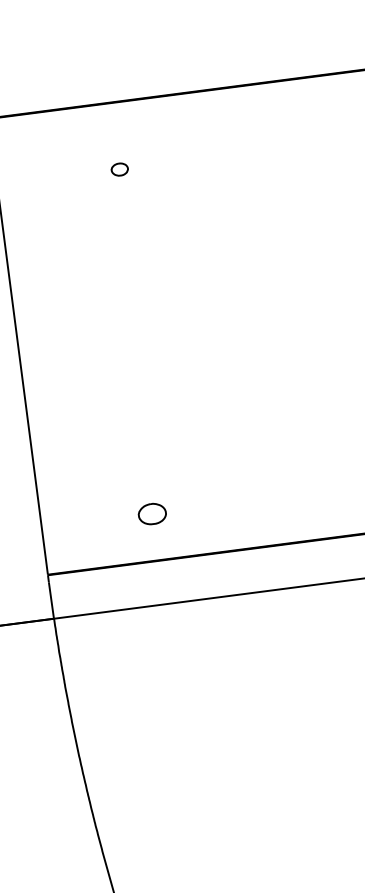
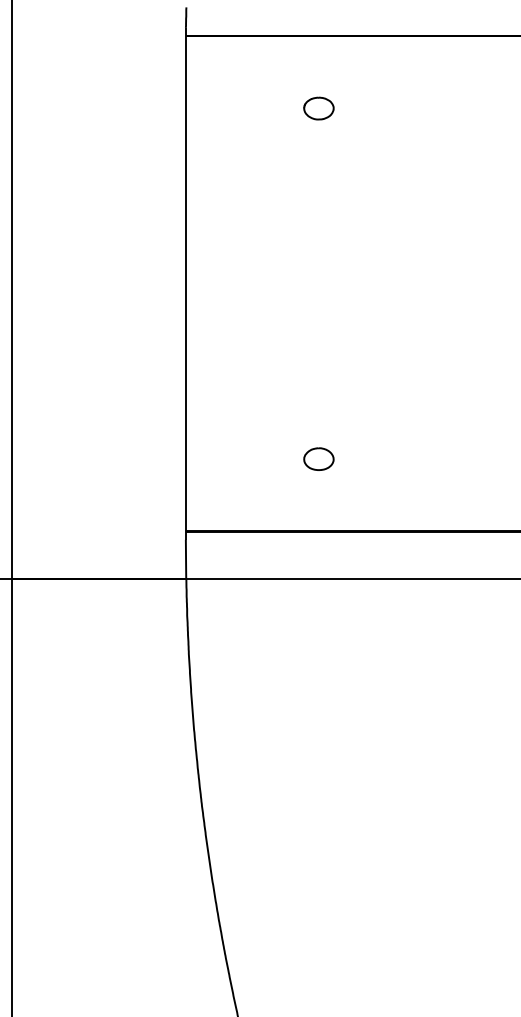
part: (119, 169) -> (318, 108), size x1.67
part: (151, 513) -> (318, 458), moved

